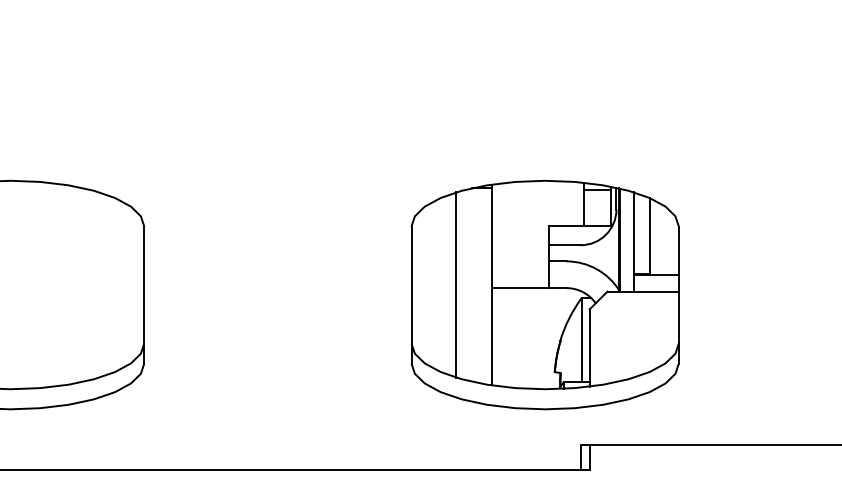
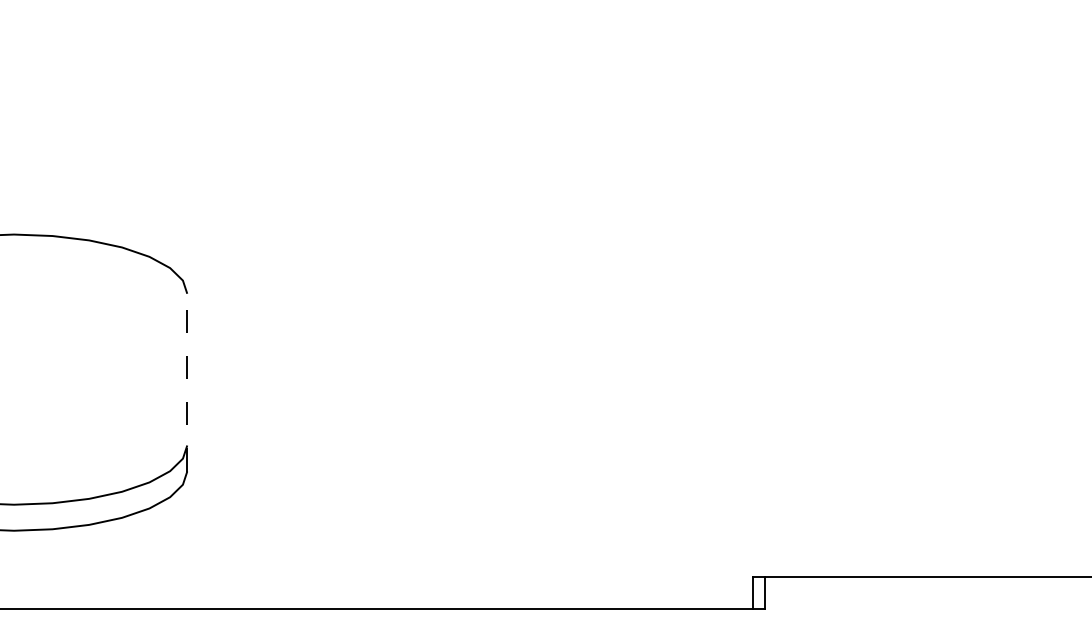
line: (144, 294) -> (187, 382), solid -> dashed
part: (544, 294) -> (706, 382), removed

